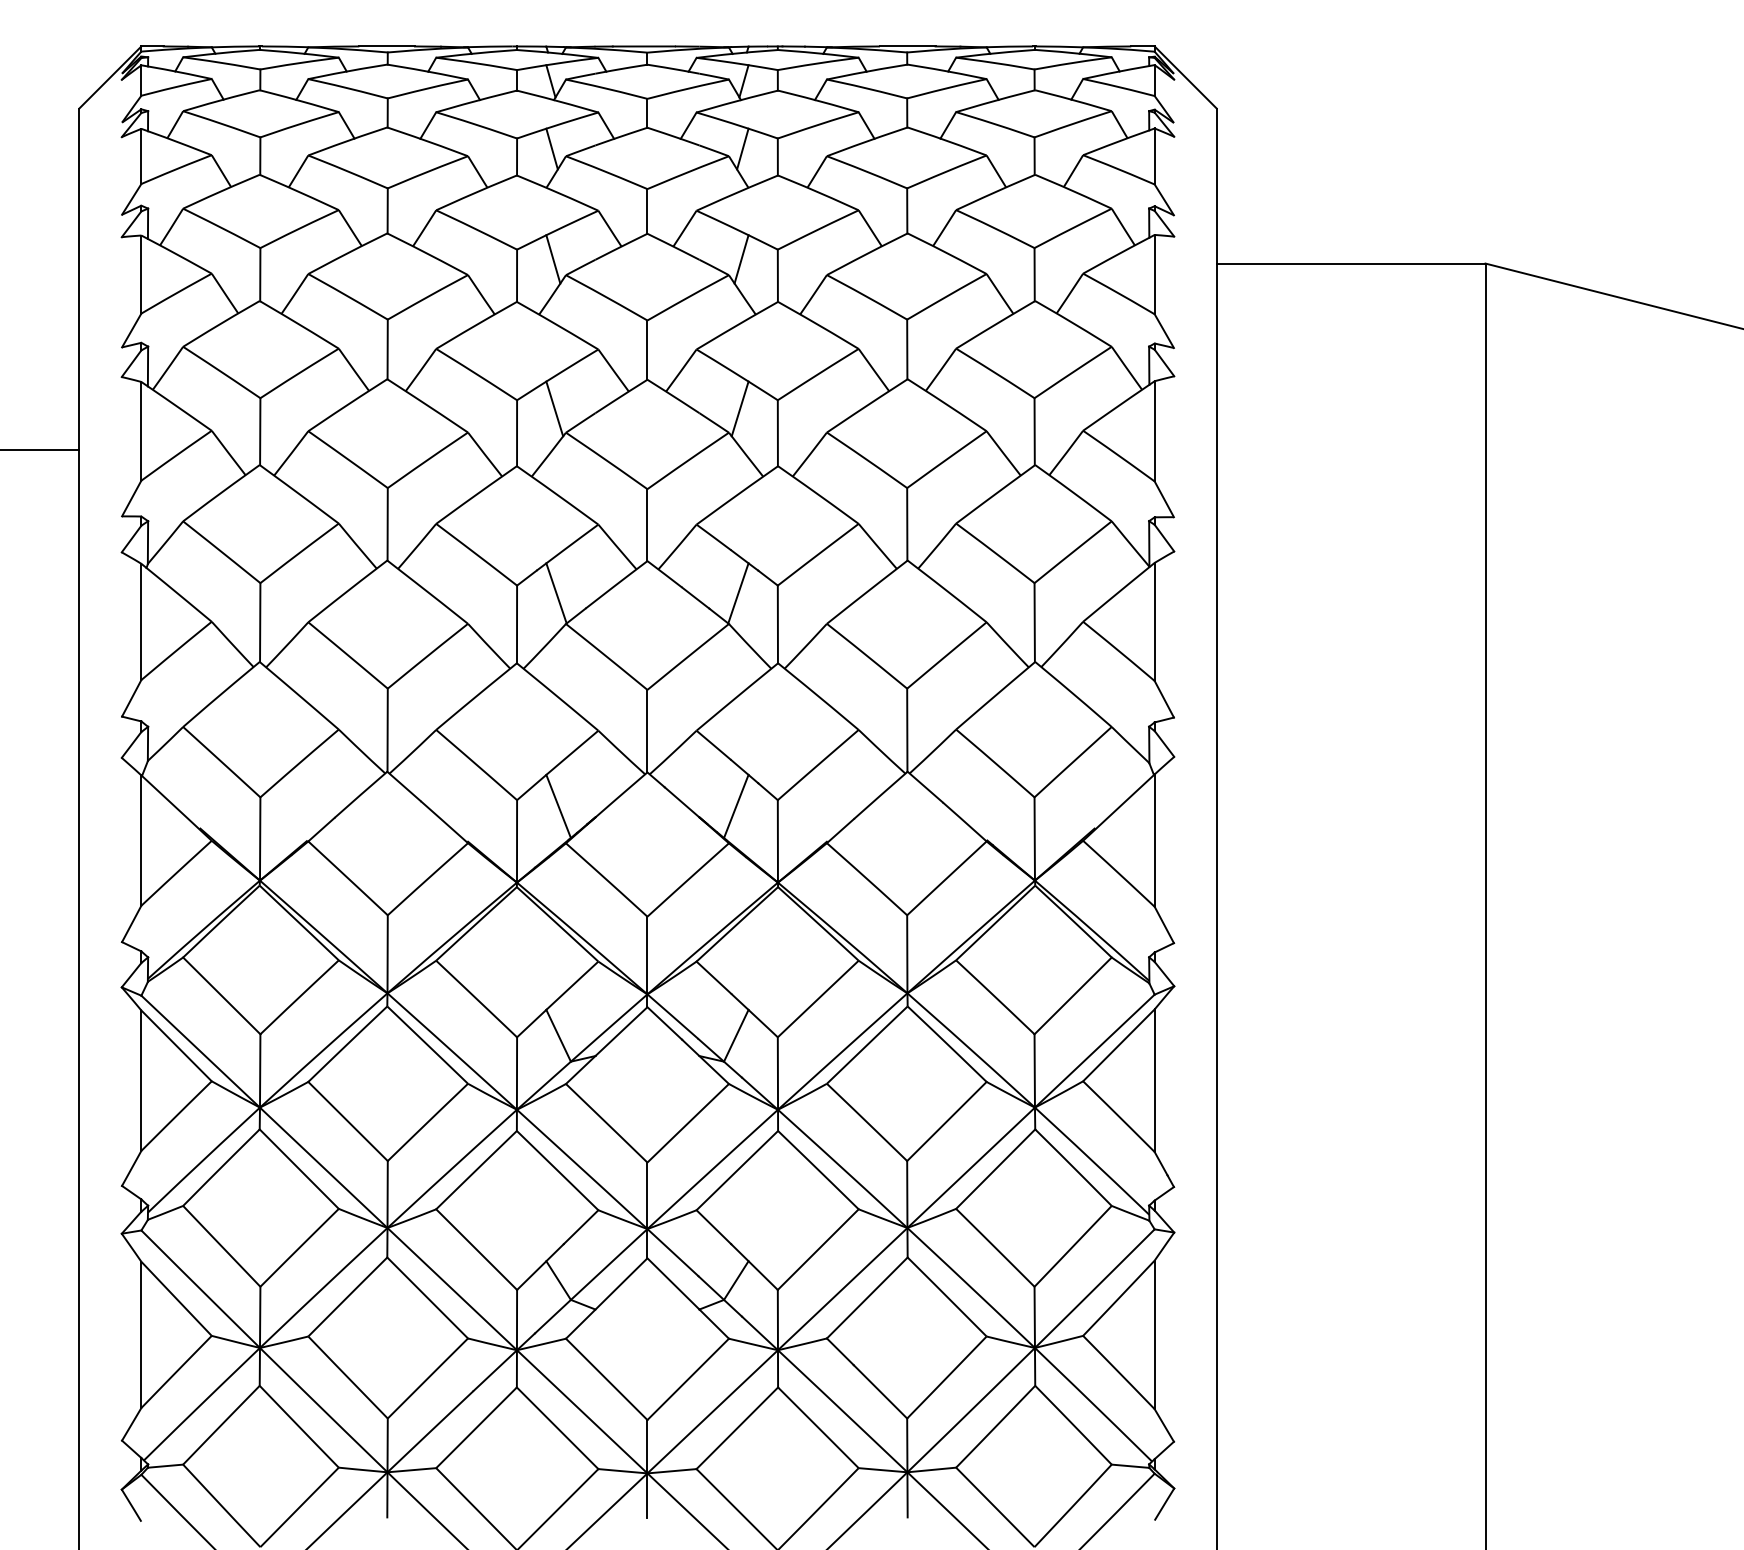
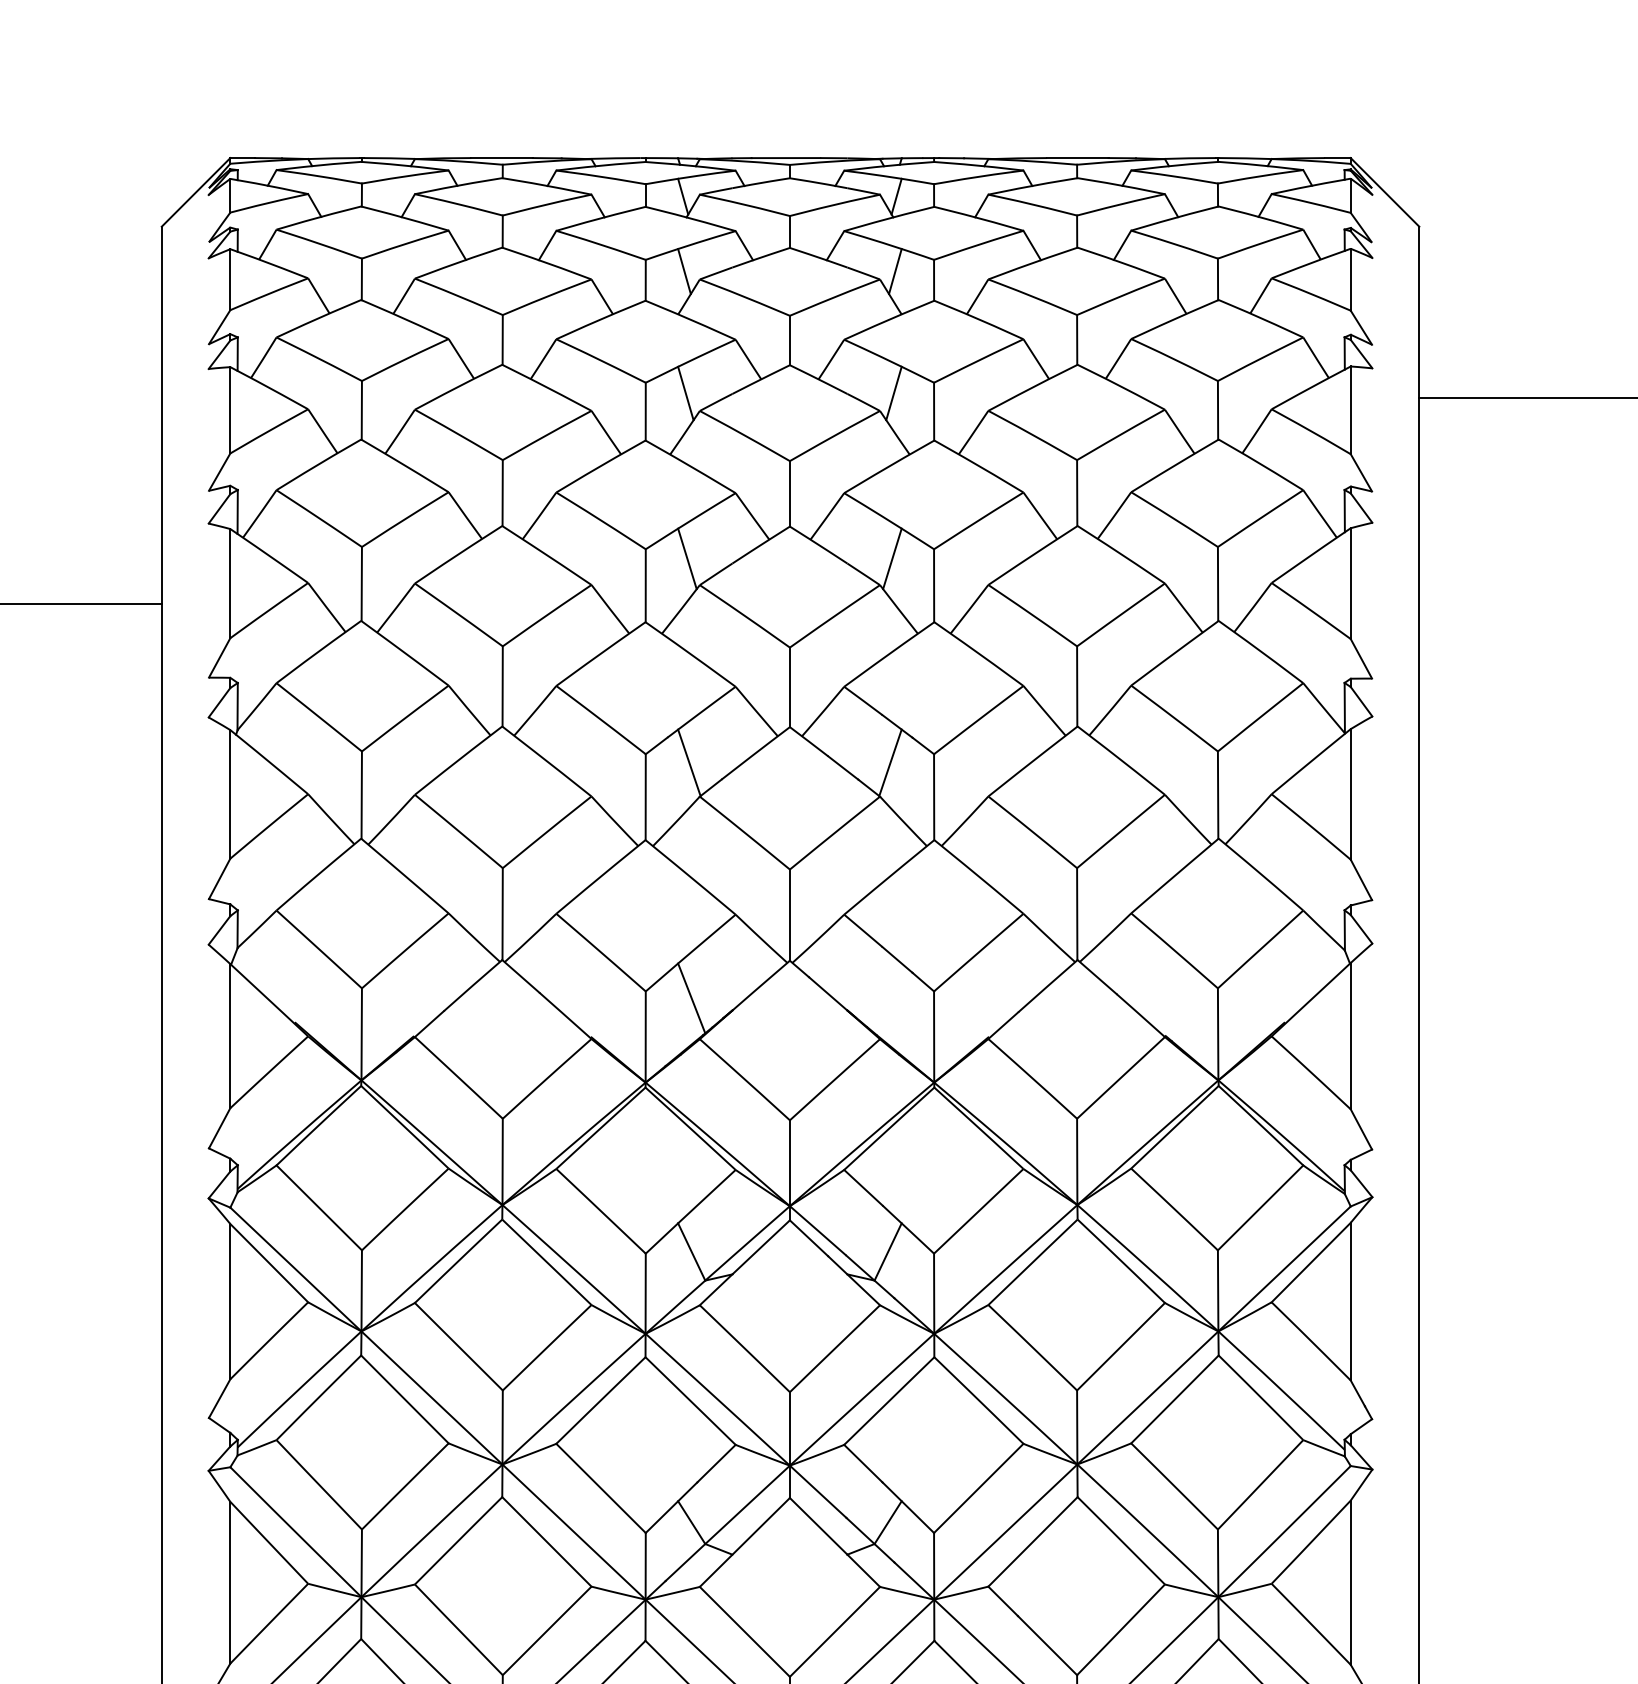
line: (736, 806) -> (888, 998), removed

